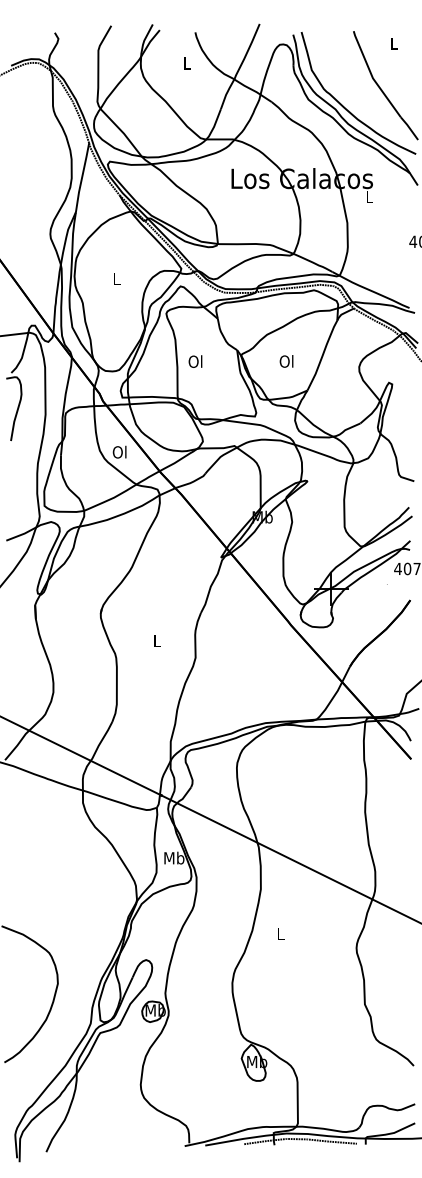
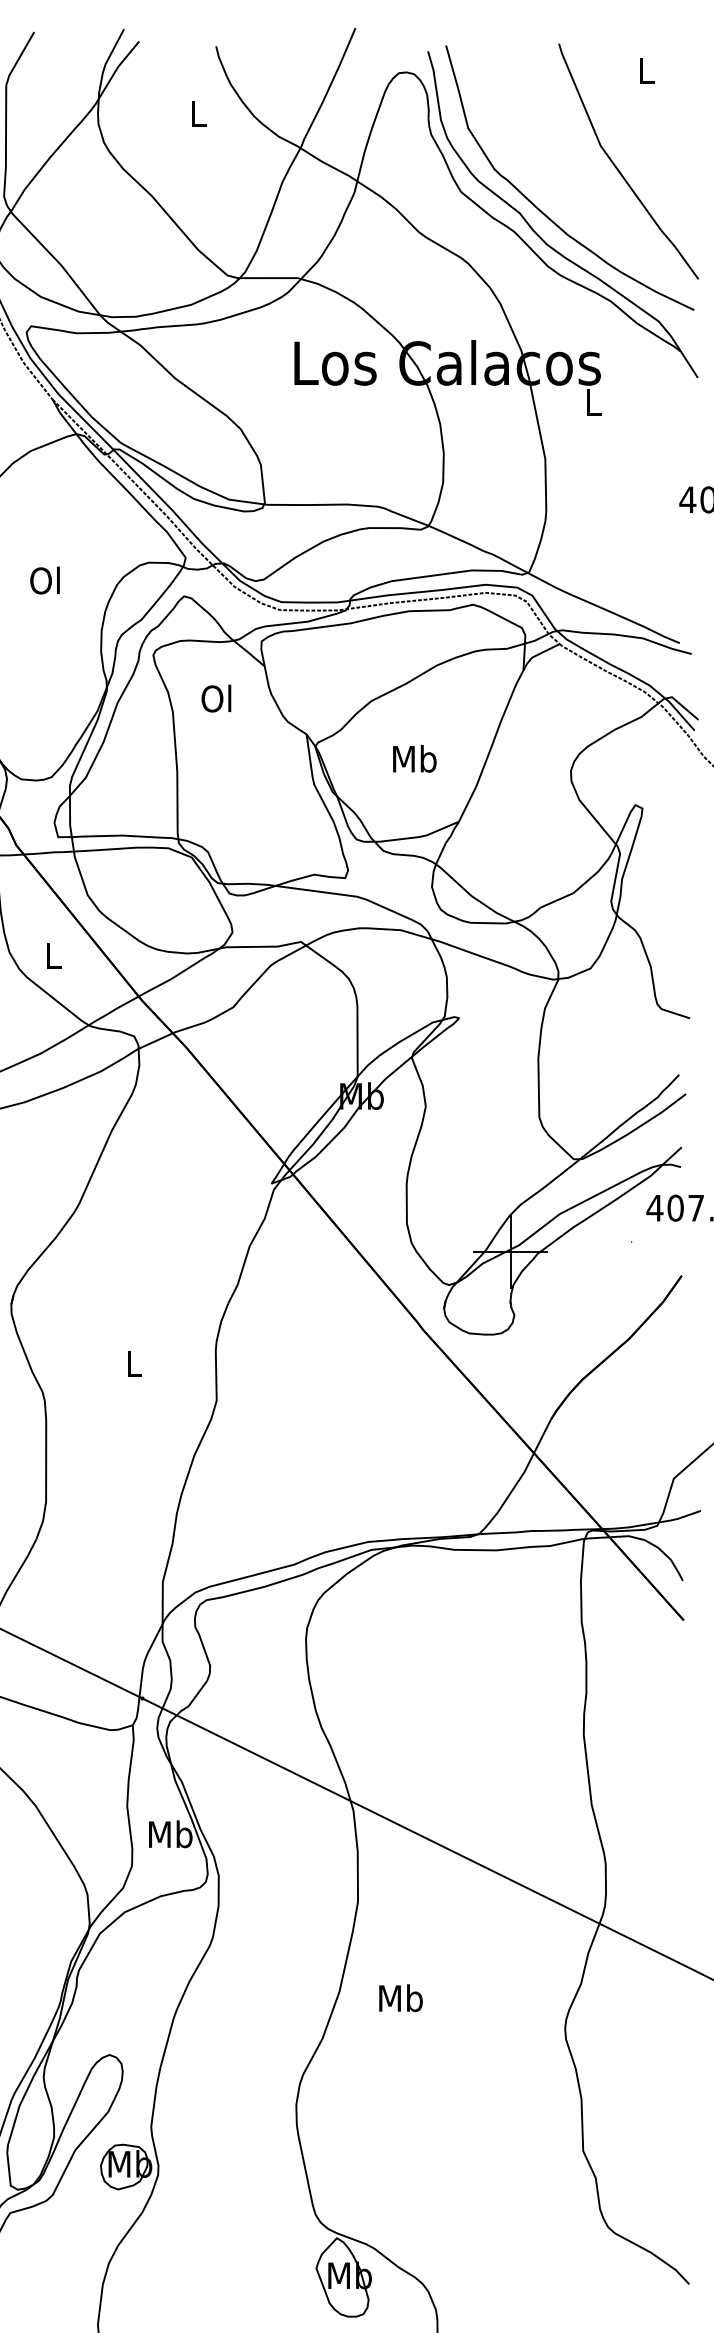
text: (116, 278) -> (45, 579), L -> Ol
text: (195, 361) -> (216, 698), moved
text: (287, 361) -> (415, 758), Ol -> Mb
text: (119, 451) -> (51, 953), Ol -> L
text: (280, 933) -> (400, 1997), L -> Mb

